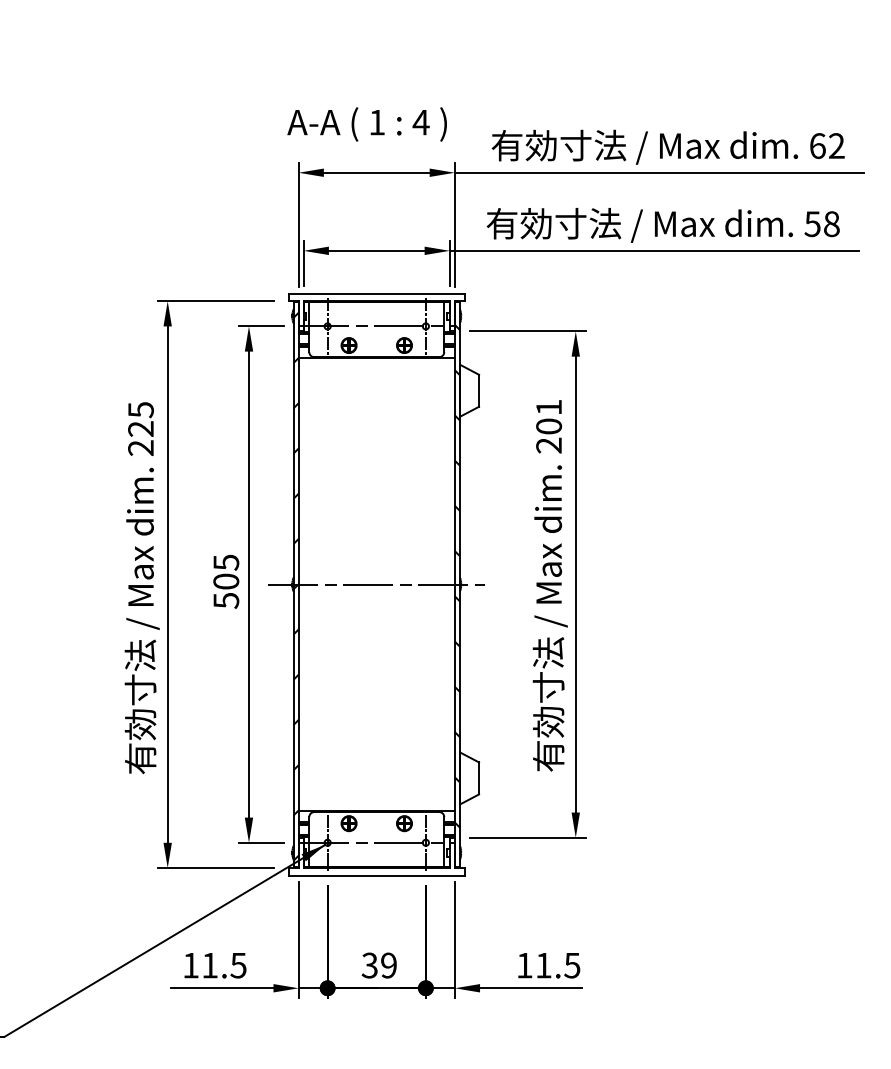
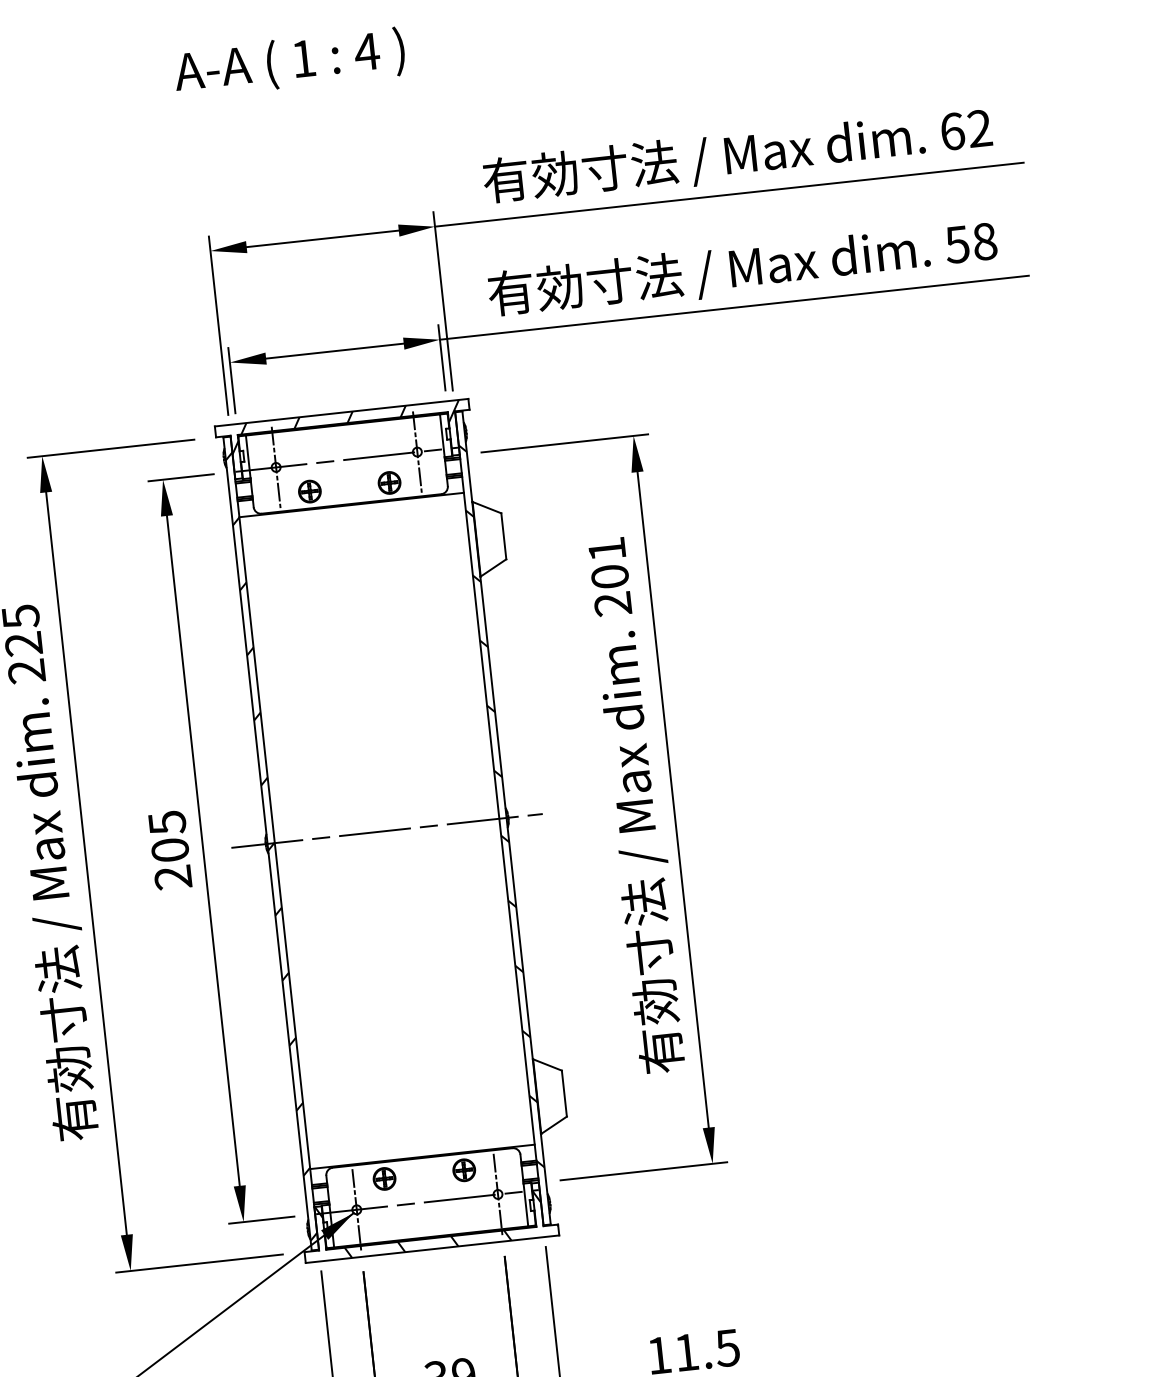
text: (366, 124) -> (288, 63), moved
hatch: (378, 303) -> (345, 426), added
text: (226, 600) -> (173, 877), 505 -> 205
hatch: (381, 856) -> (436, 1221), added

